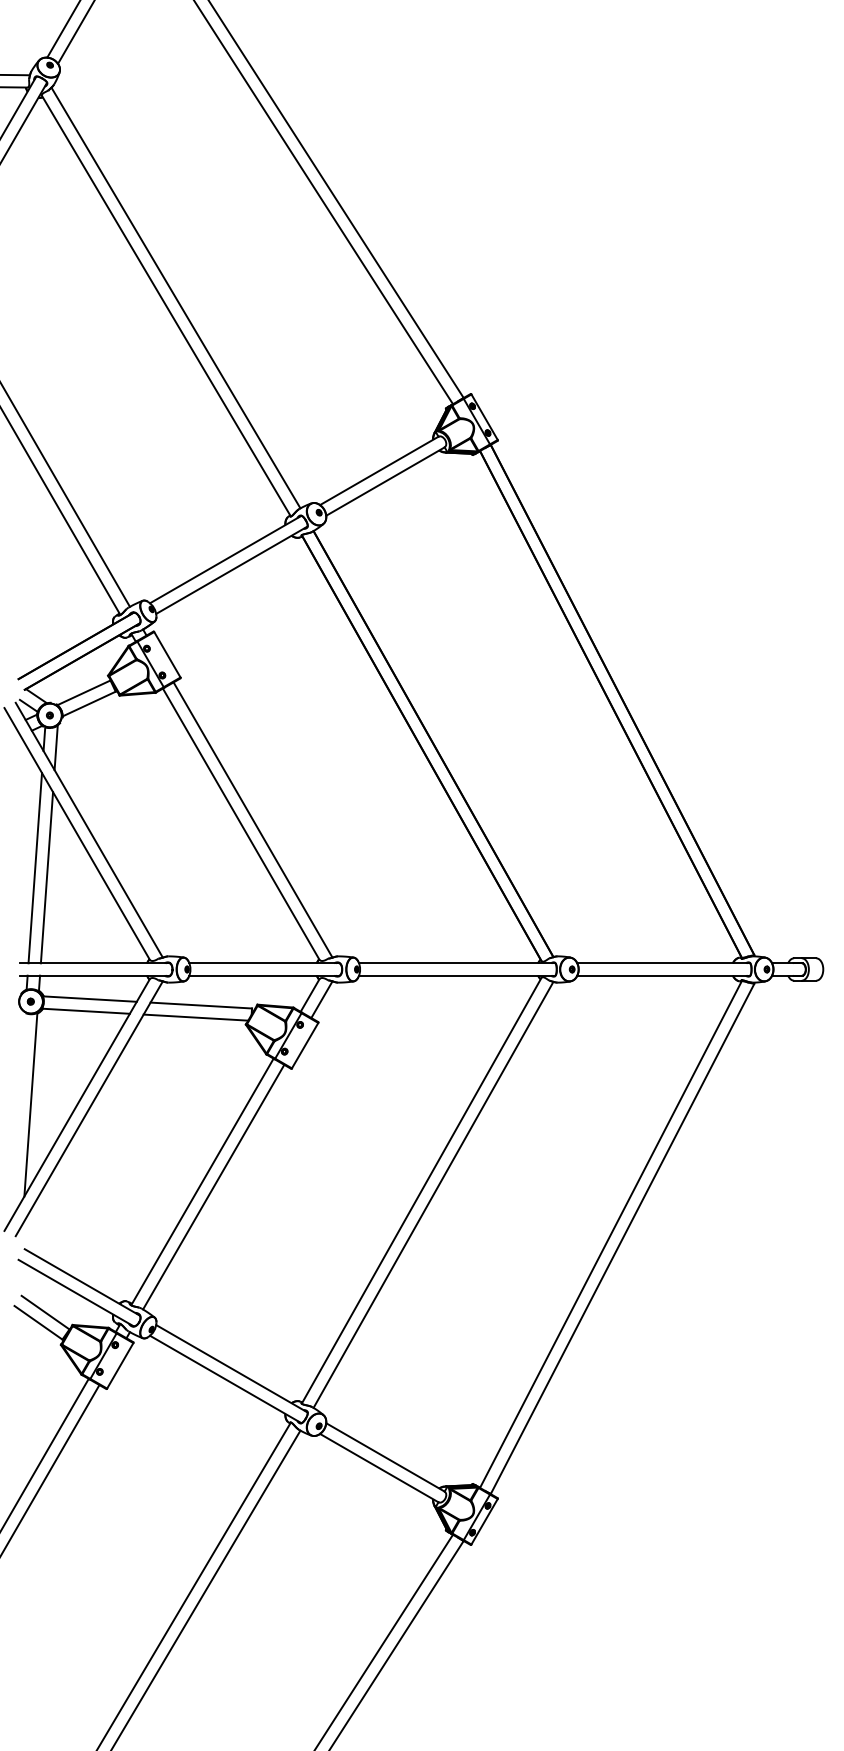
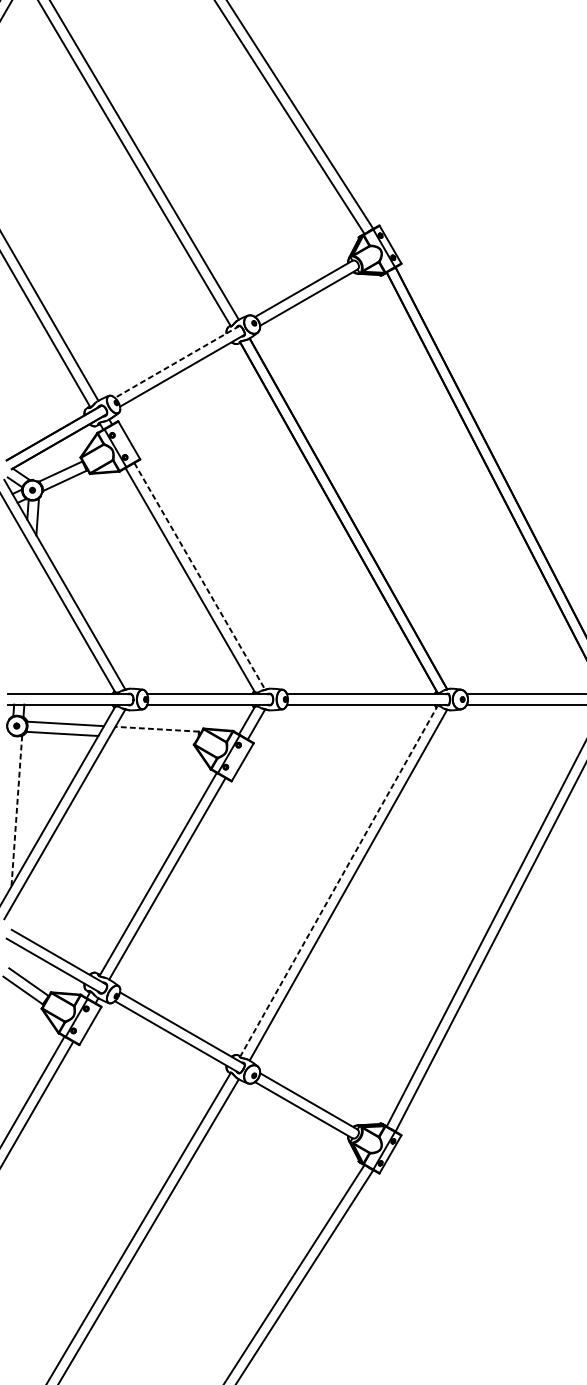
line: (225, 559) -> (177, 361), solid -> dashed
line: (253, 820) -> (200, 576), solid -> dashed
line: (35, 868) -> (20, 616), removed
line: (46, 877) -> (29, 623), removed
line: (201, 1005) -> (157, 729), solid -> dashed
line: (195, 1017) -> (152, 739), removed
line: (30, 1104) -> (16, 810), solid -> dashed
line: (421, 1190) -> (338, 881), solid -> dashed

